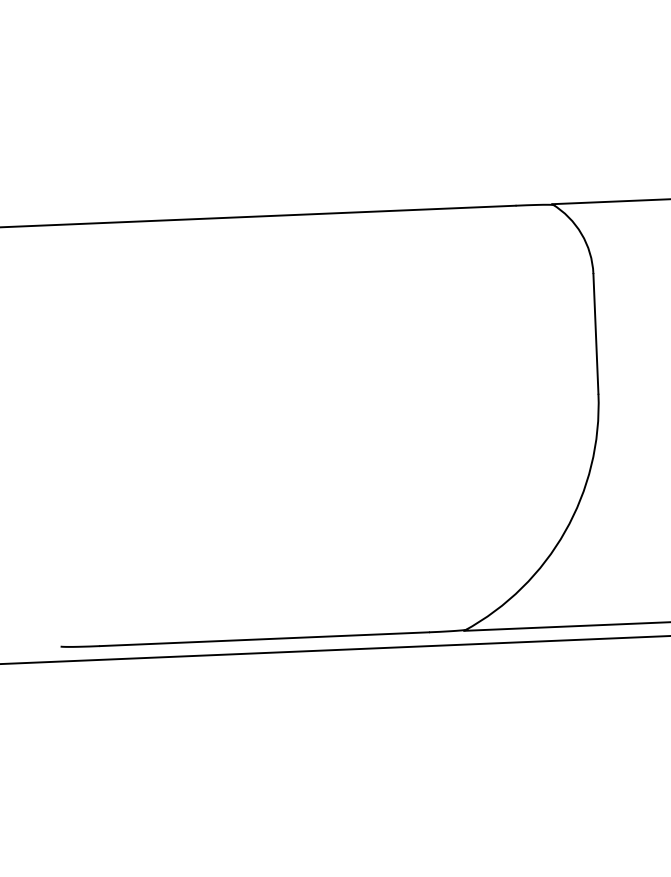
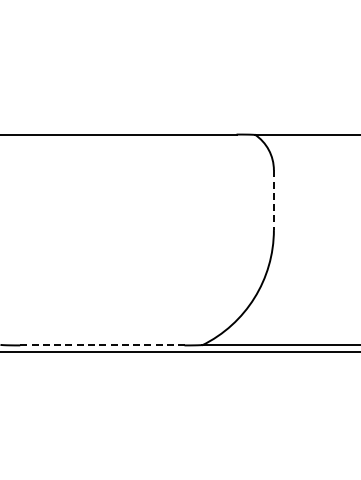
line: (595, 334) -> (273, 200), solid -> dashed
line: (264, 639) -> (102, 345), solid -> dashed

